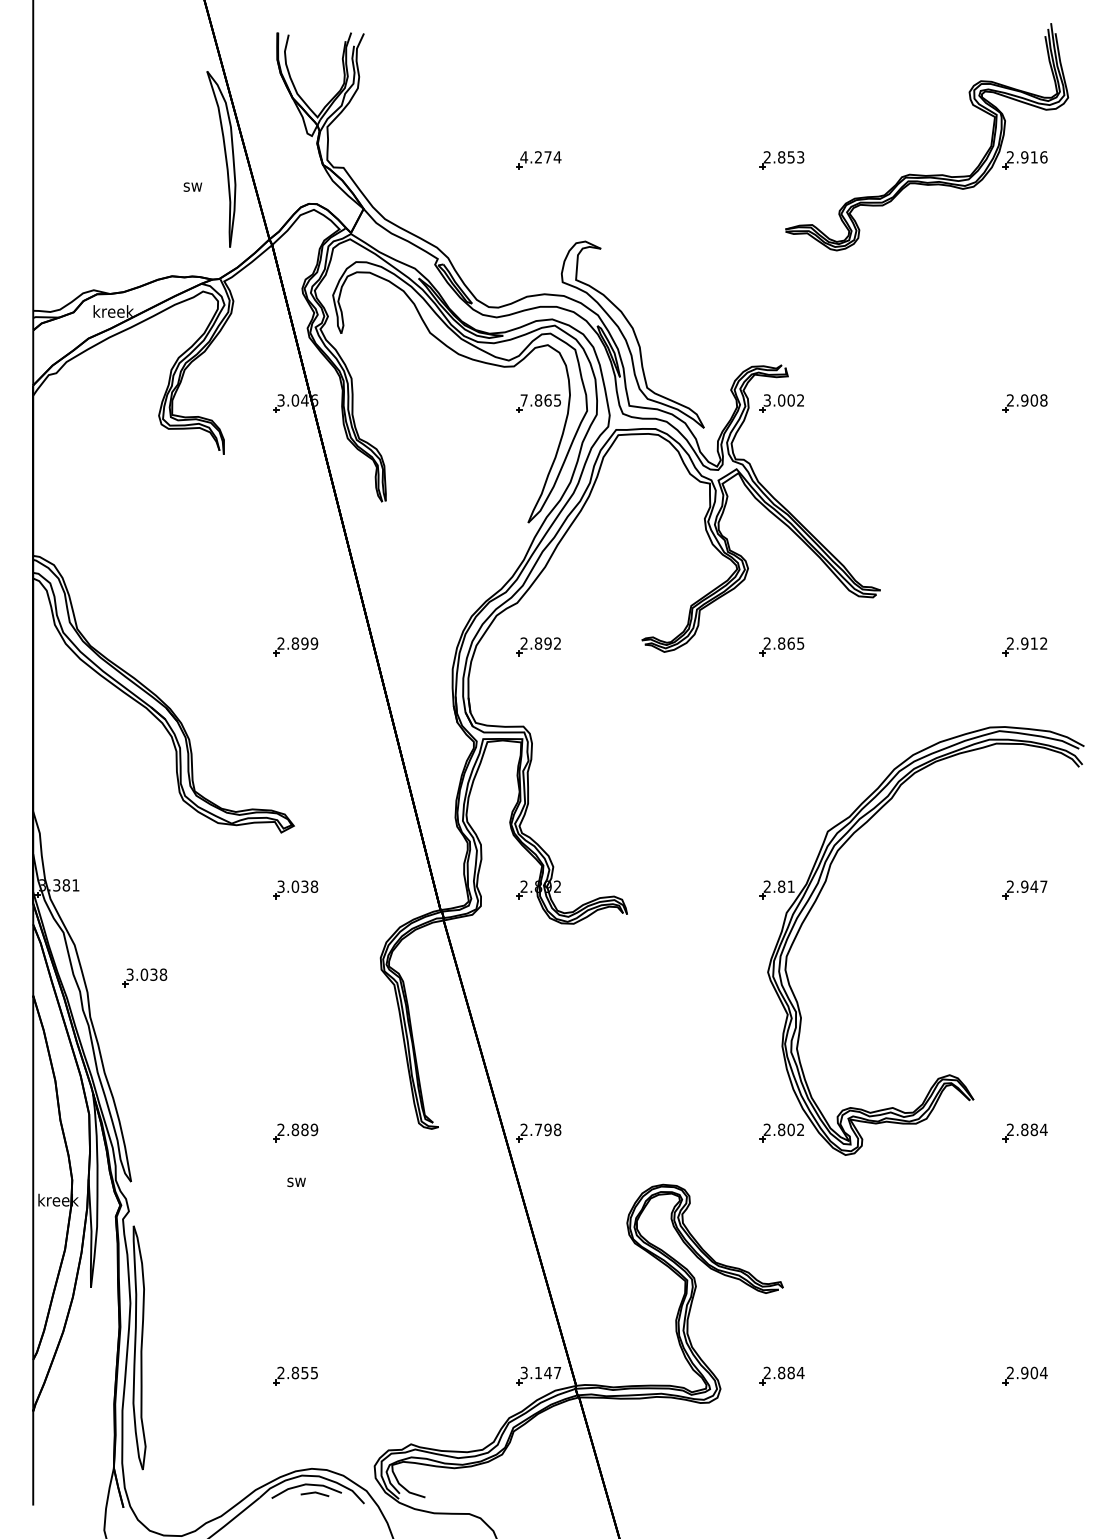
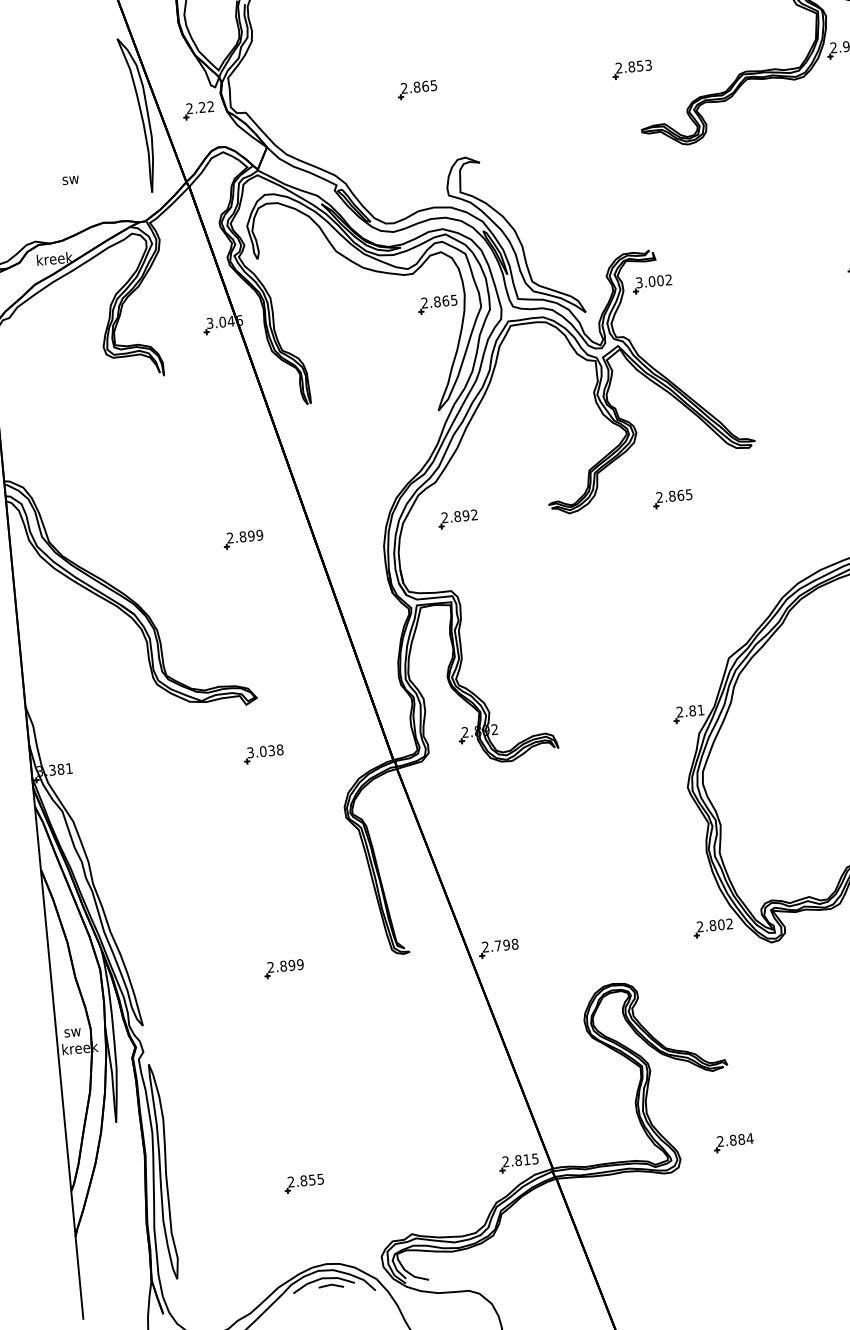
text: (540, 157) -> (418, 87), 4.274 -> 2.865
part: (290, 160) -> (198, 110), added
text: (192, 186) -> (70, 179), moved
text: (523, 400) -> (424, 303), 7.865 -> 2.865
part: (144, 977) -> (137, 844), removed
text: (304, 1130) -> (291, 965), 2.889 -> 2.899
text: (296, 1182) -> (72, 1033), moved
text: (540, 1372) -> (520, 1159), 3.147 -> 2.815

